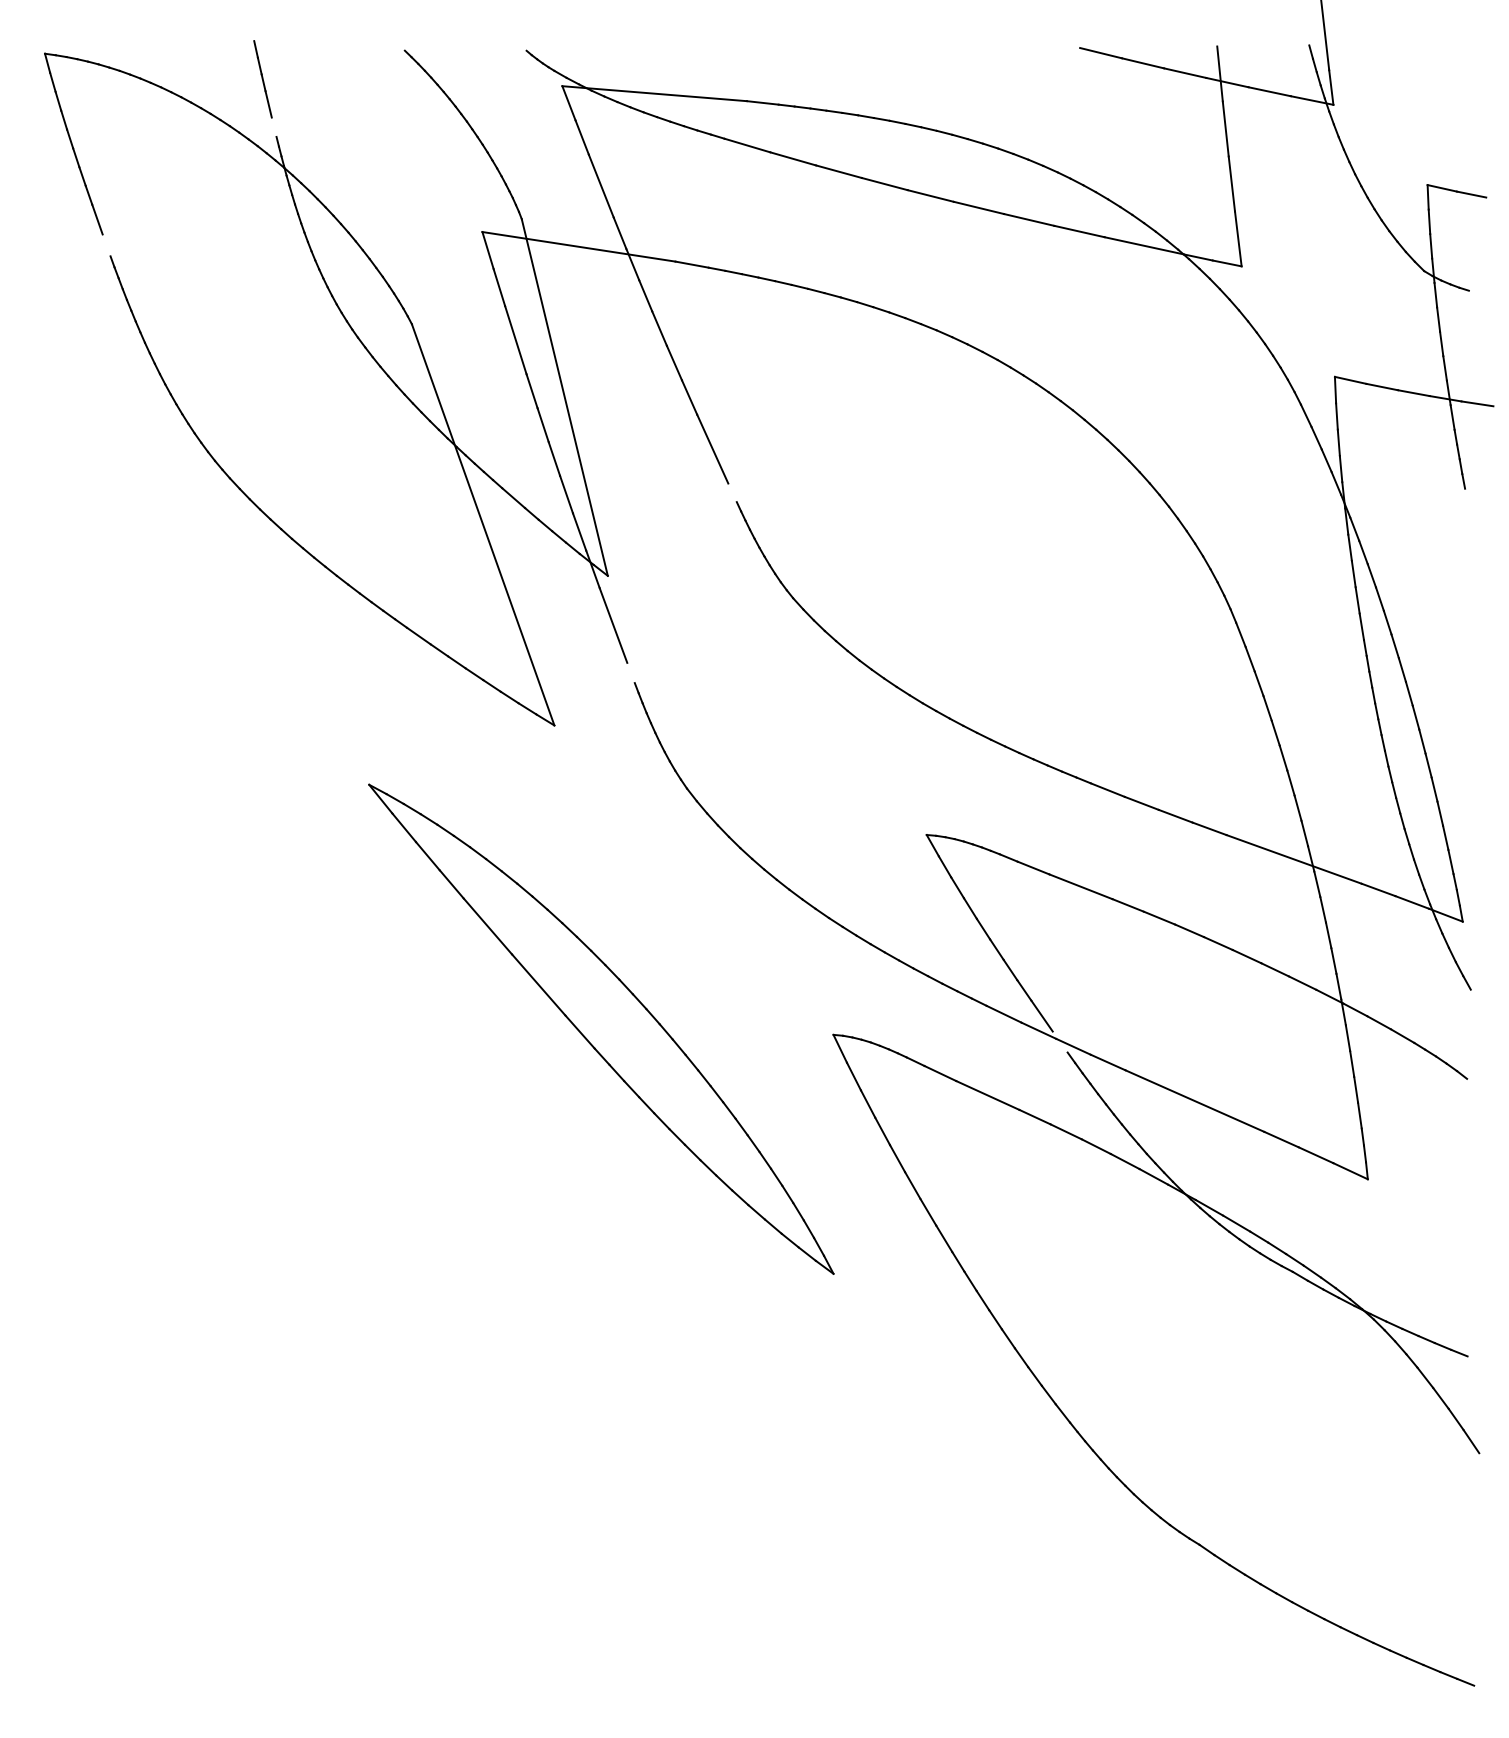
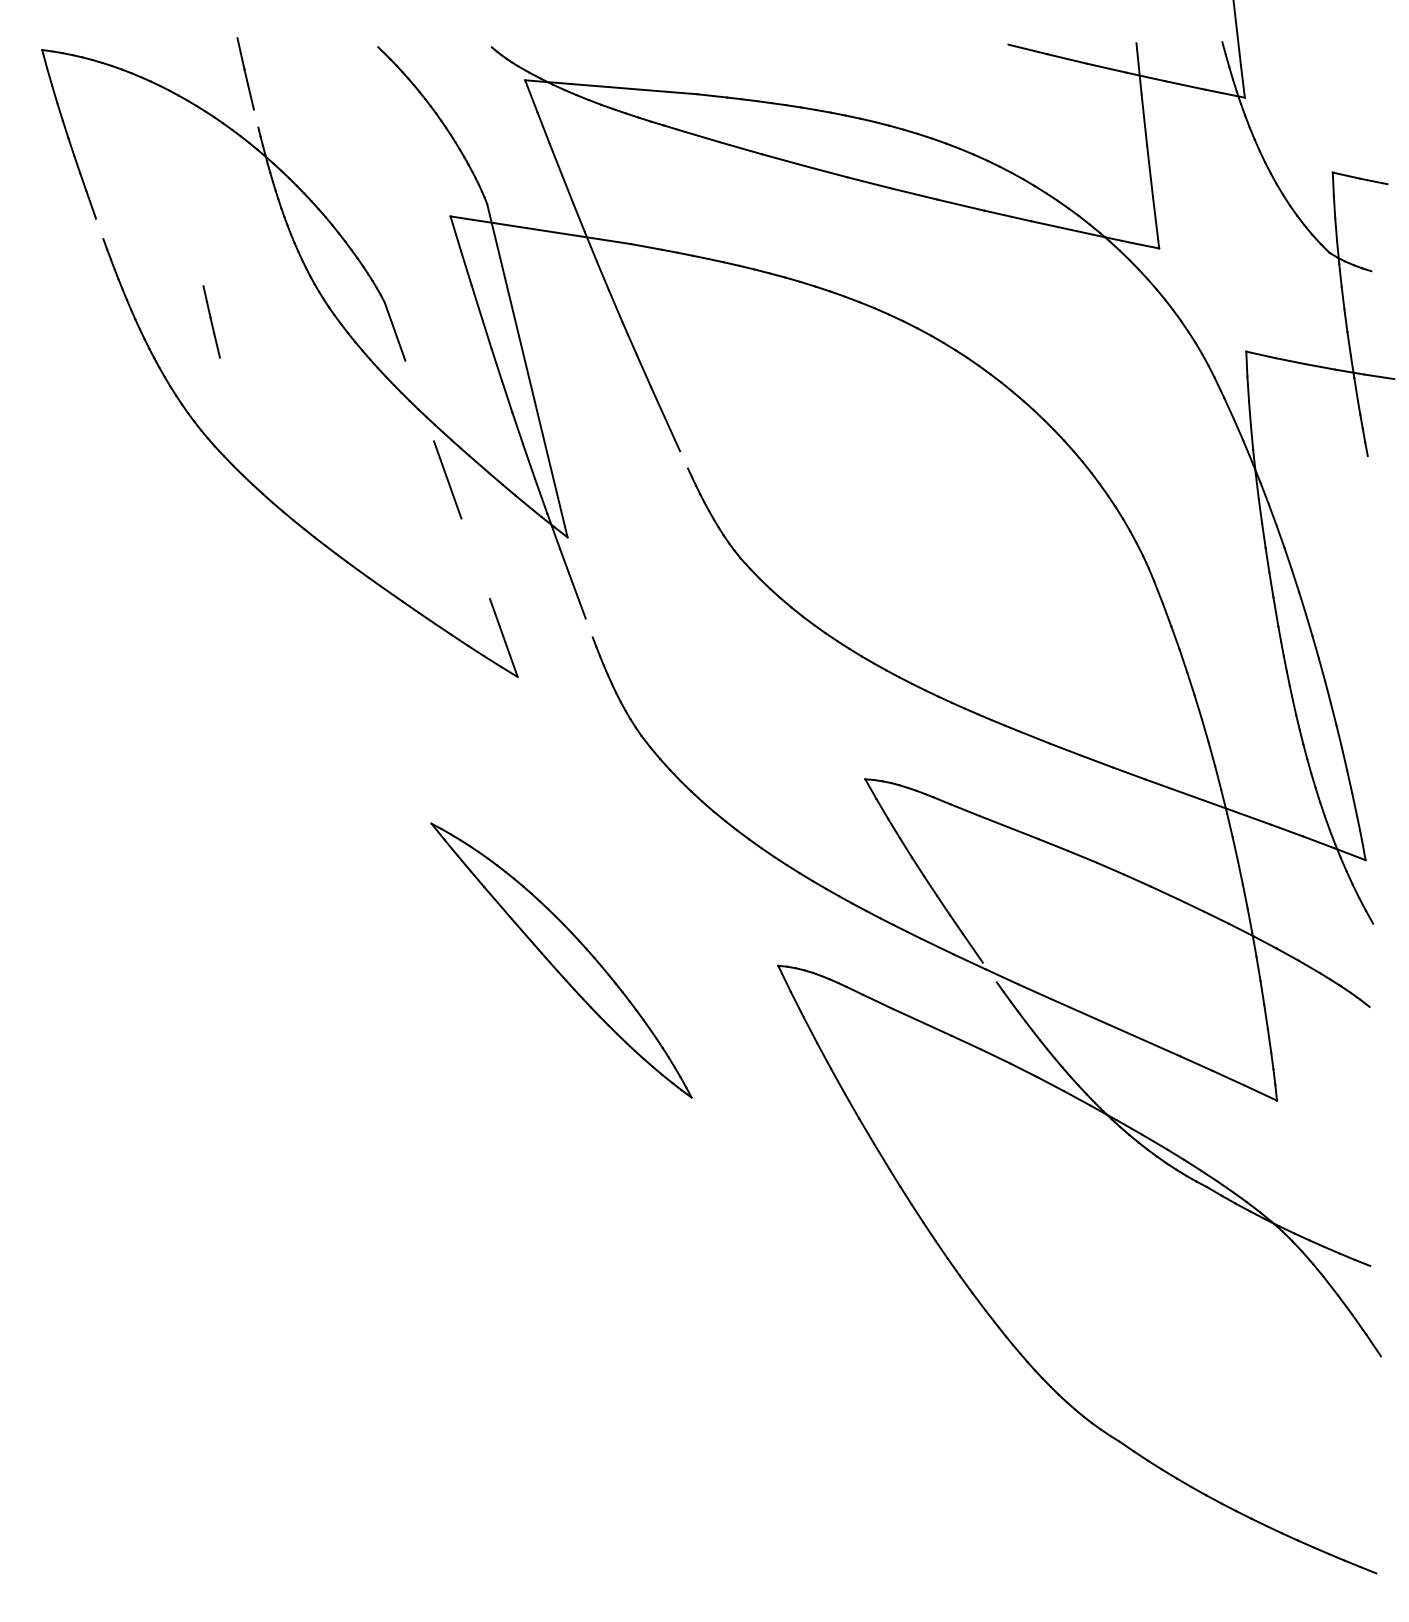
line: (226, 344) -> (211, 321), added
line: (483, 524) -> (451, 489), solid -> dashed
part: (601, 1029) -> (561, 960), size x0.6

